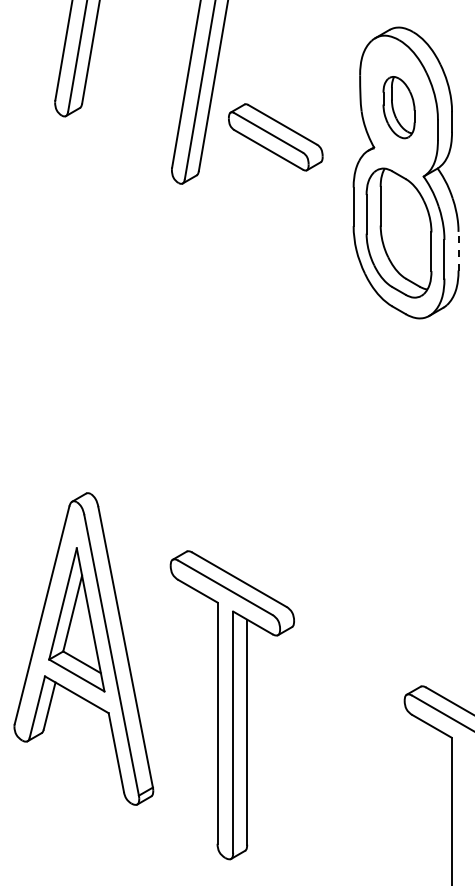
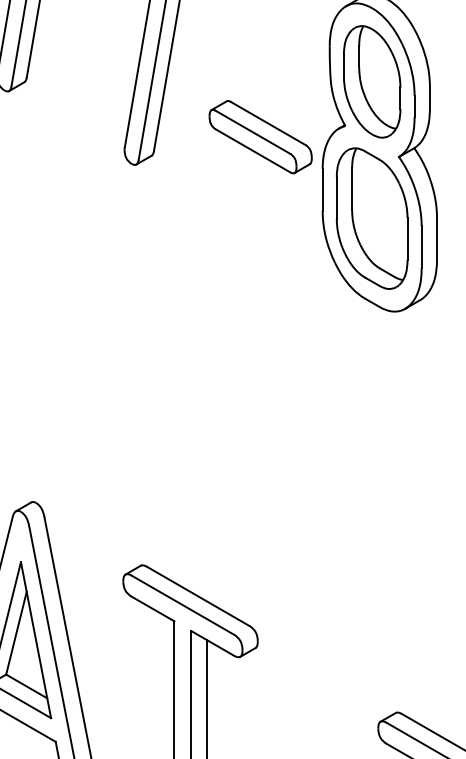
part: (398, 107) -> (371, 81), size x1.67
part: (275, 137) -> (260, 137), moved
line: (458, 250) -> (436, 237), dashed -> solid

